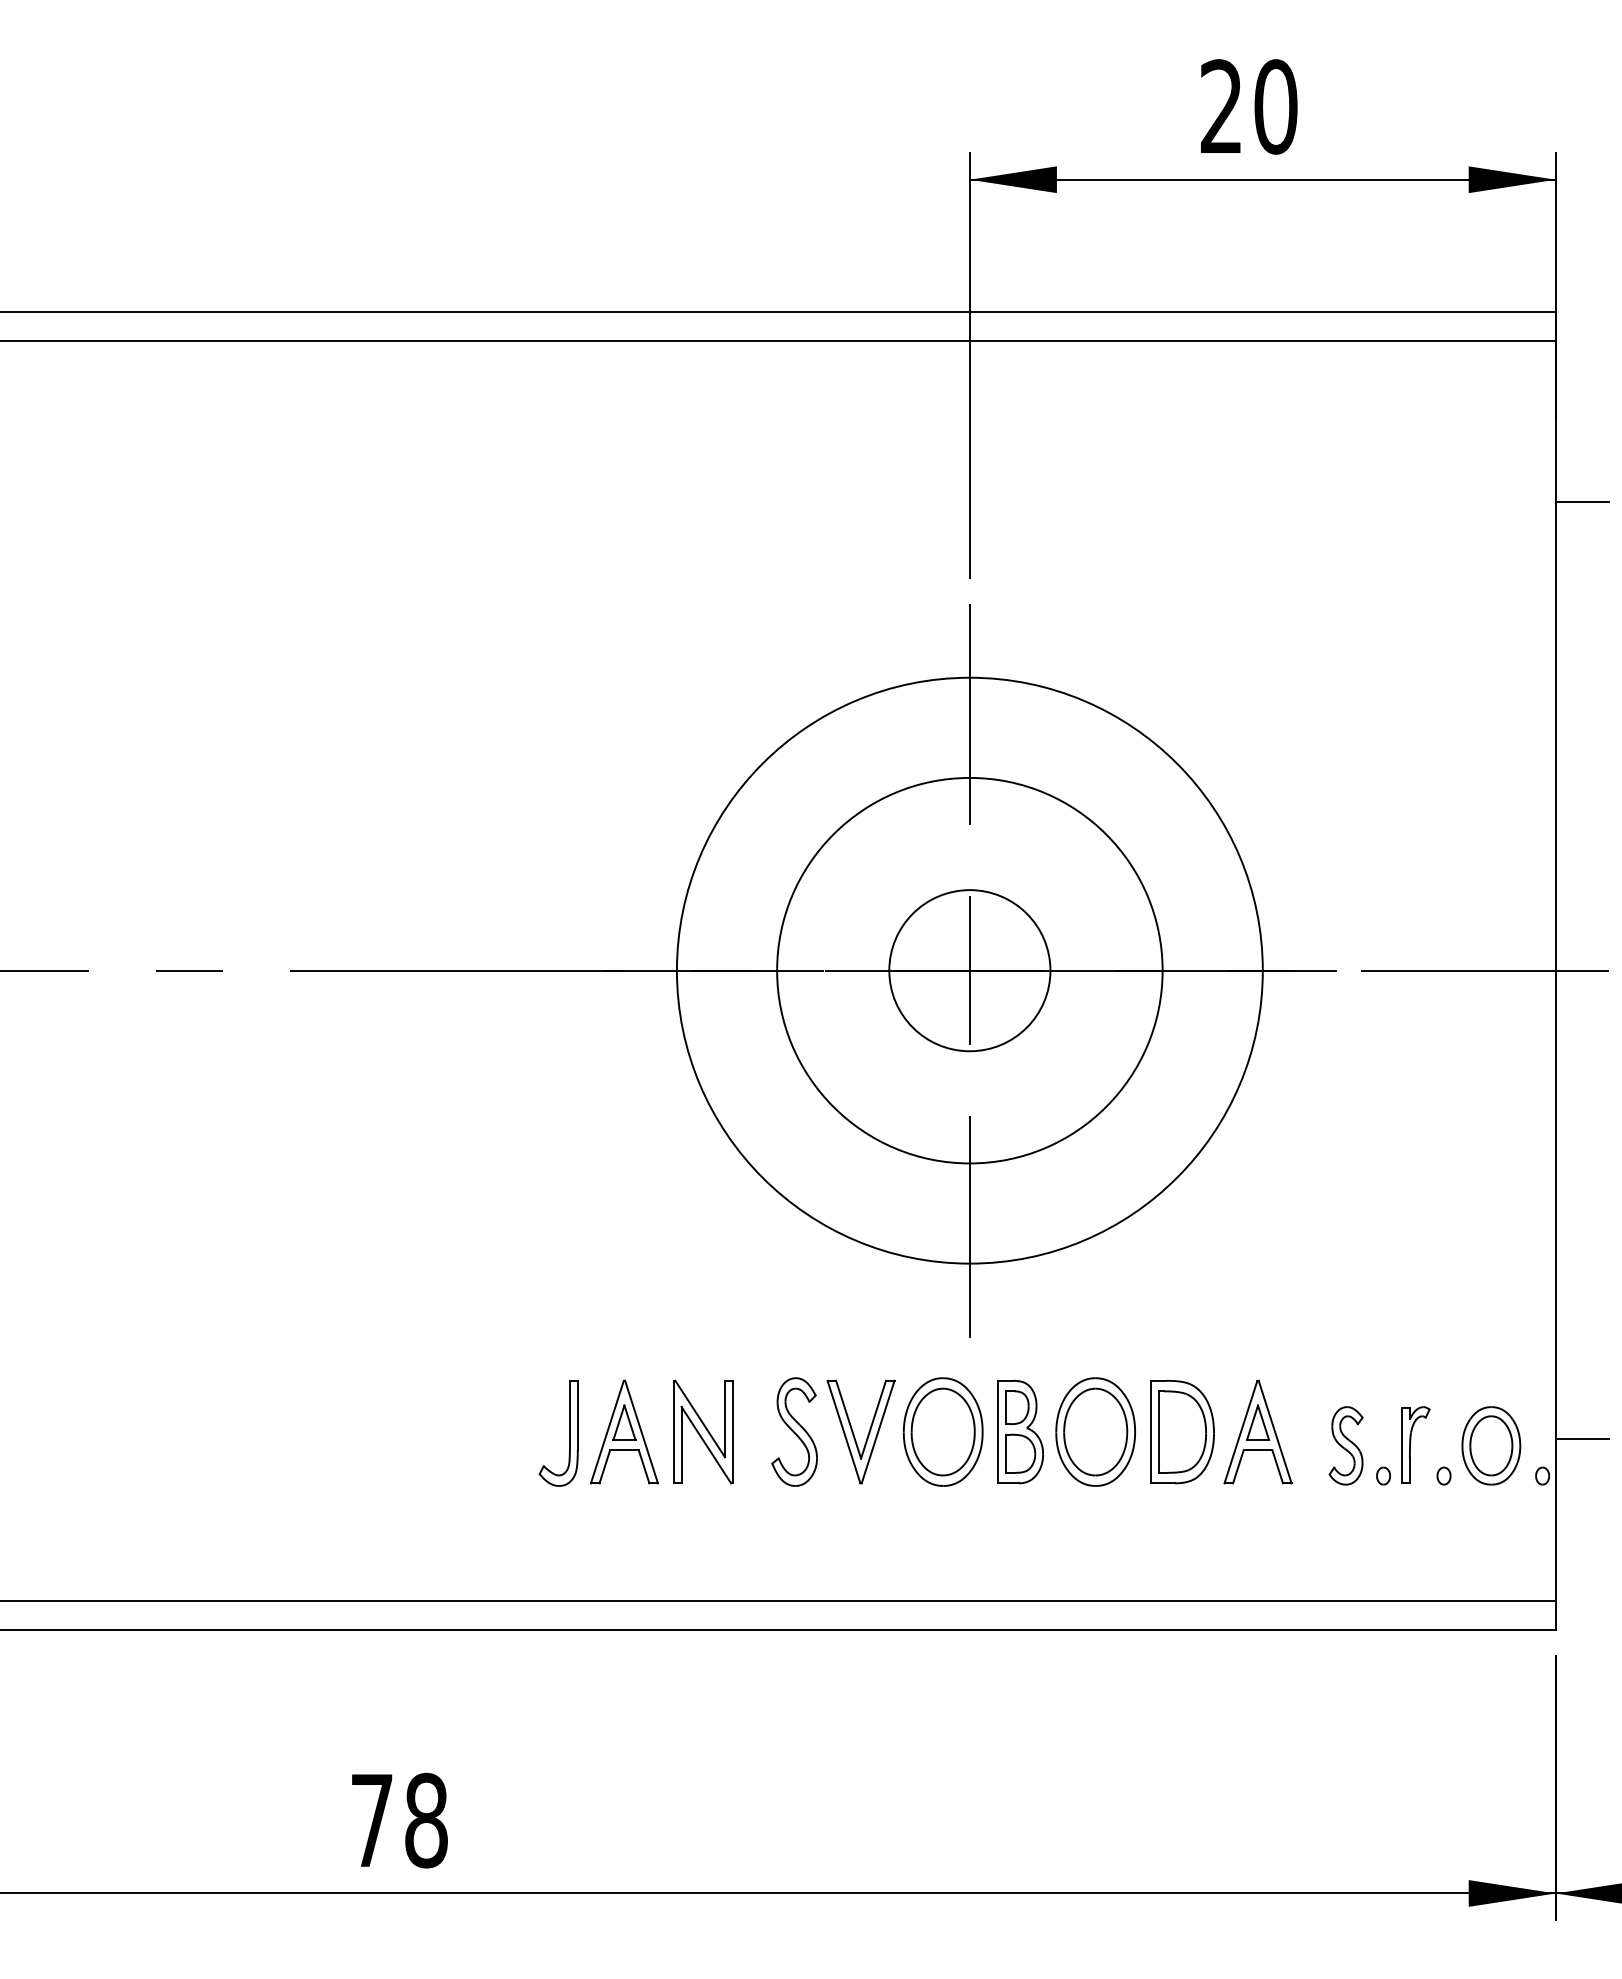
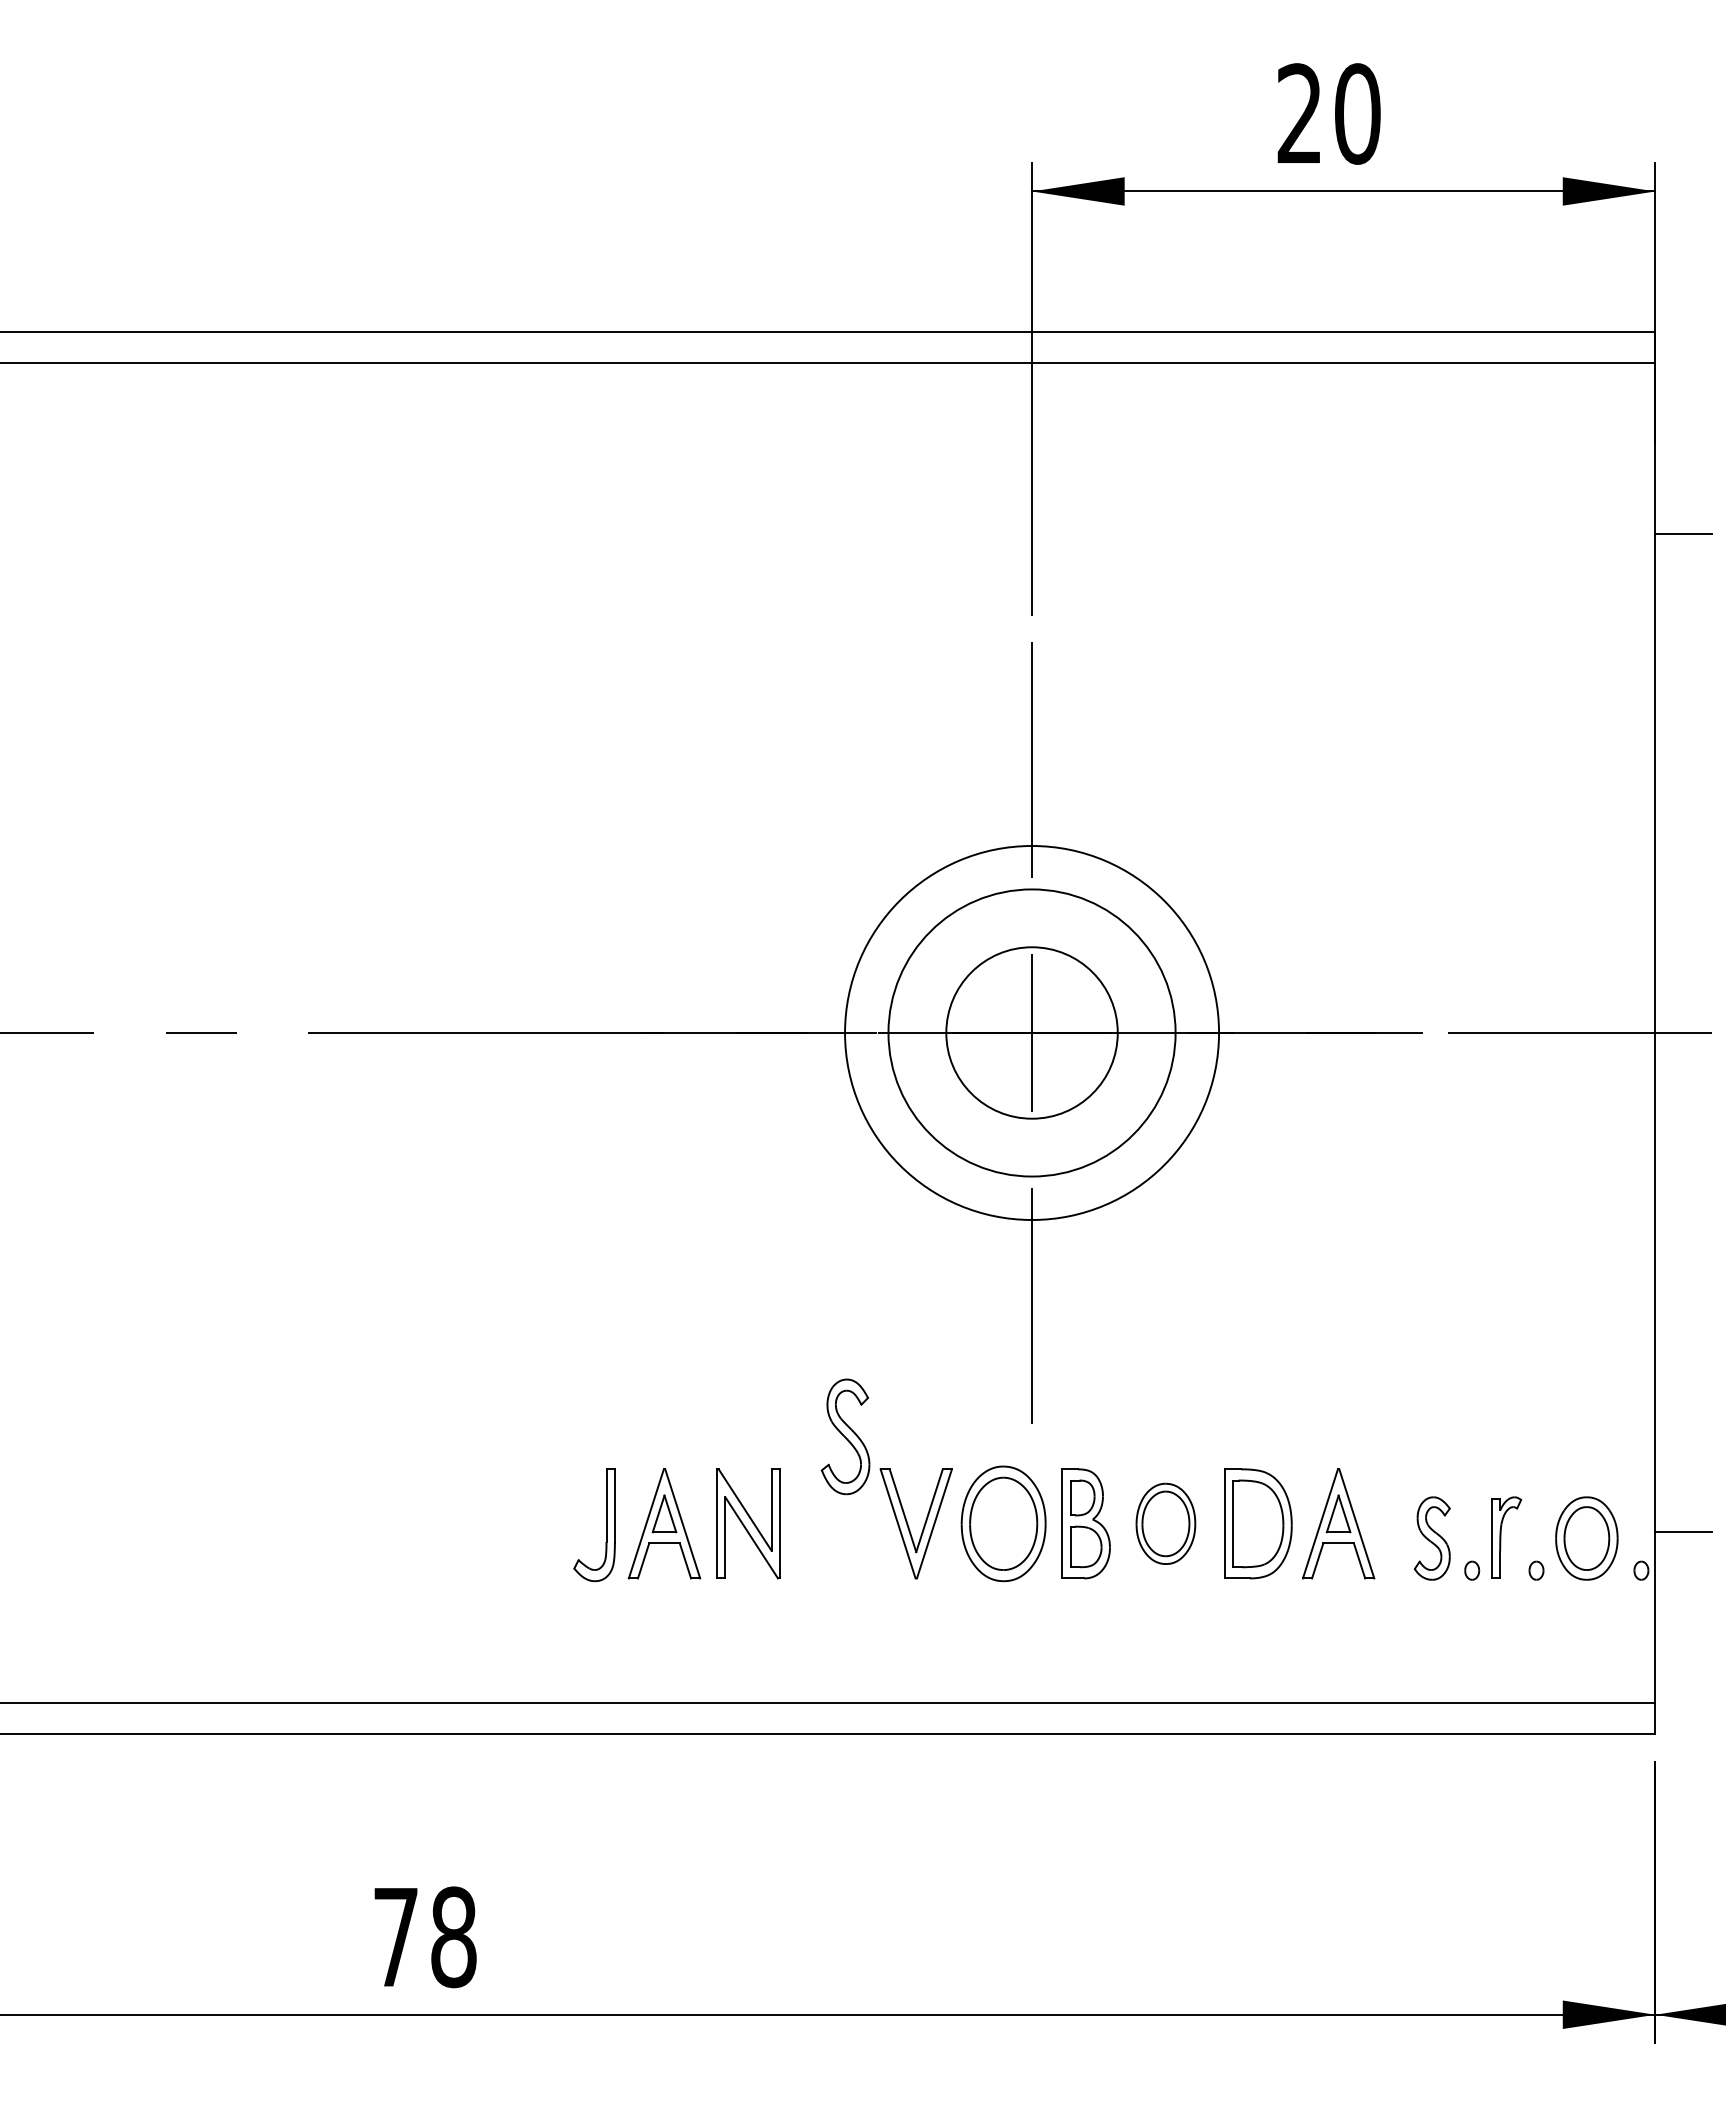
circle: (969, 970) -> (1031, 1032), size x0.6
circle: (969, 970) -> (1031, 1032), size x0.7
part: (794, 1431) -> (845, 1436), moved
part: (1095, 1431) -> (1165, 1523), size x0.7

